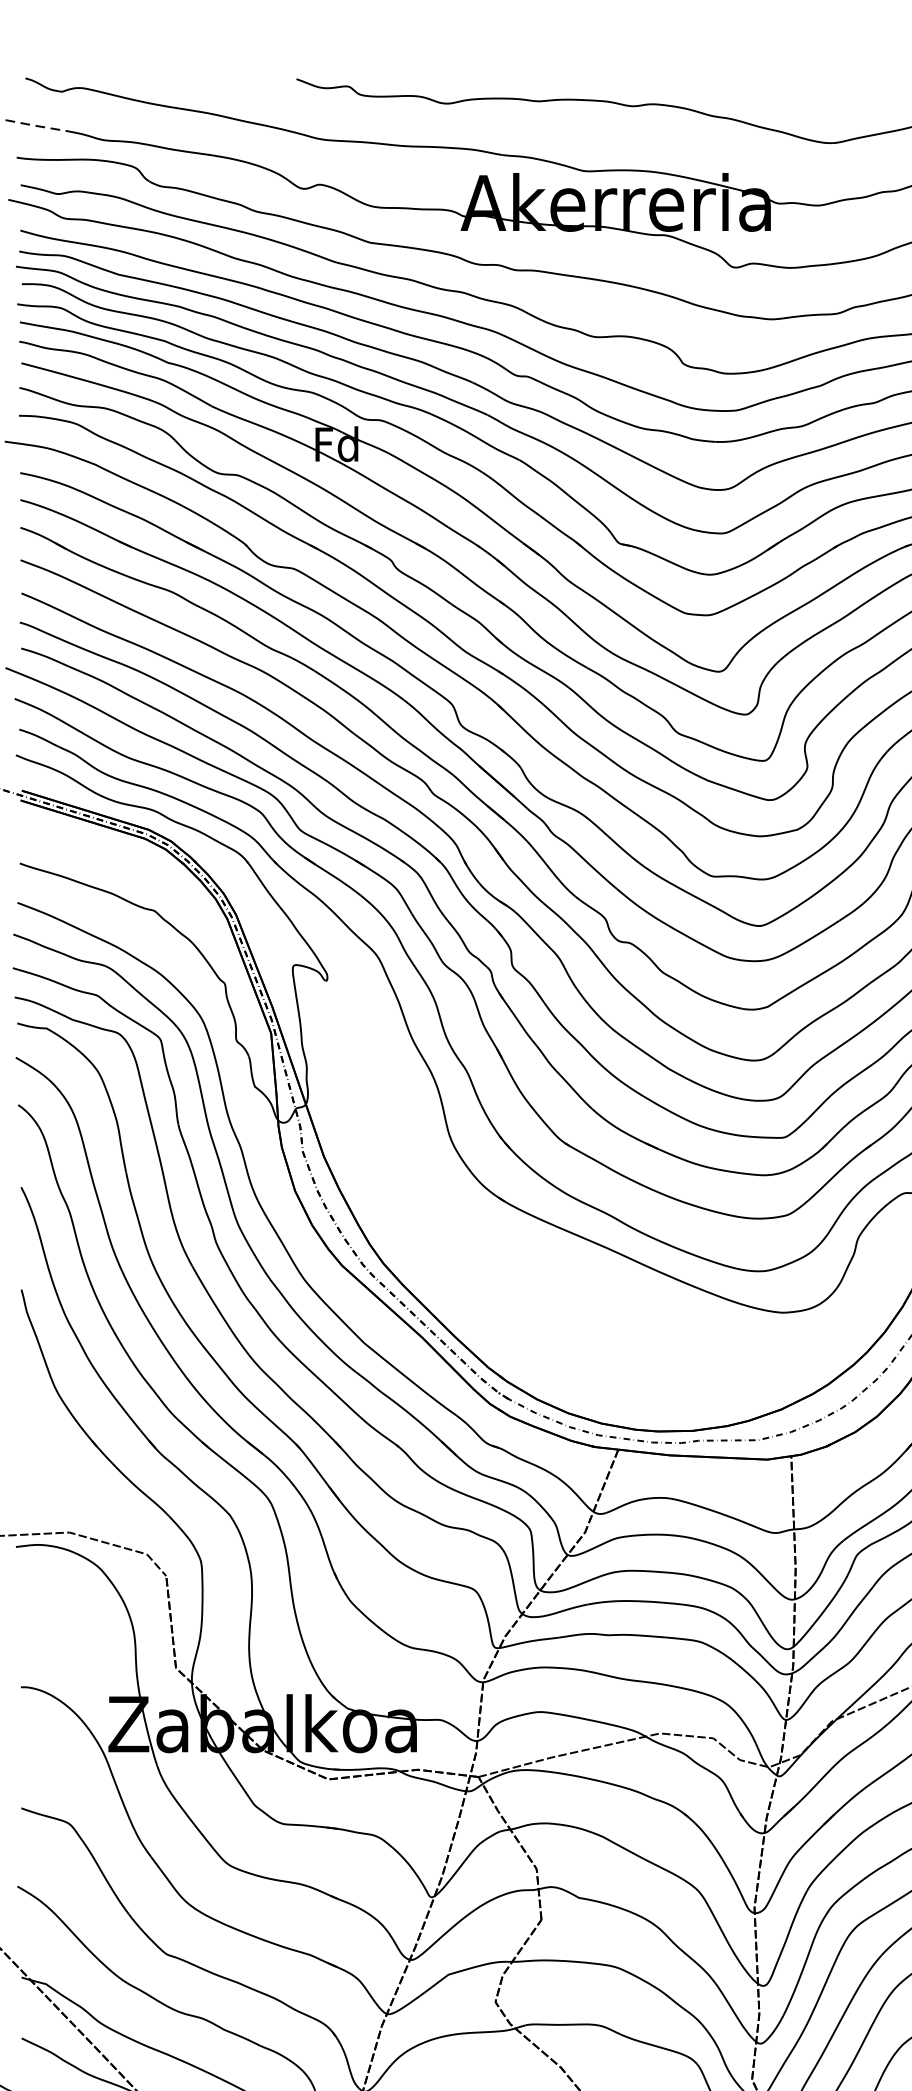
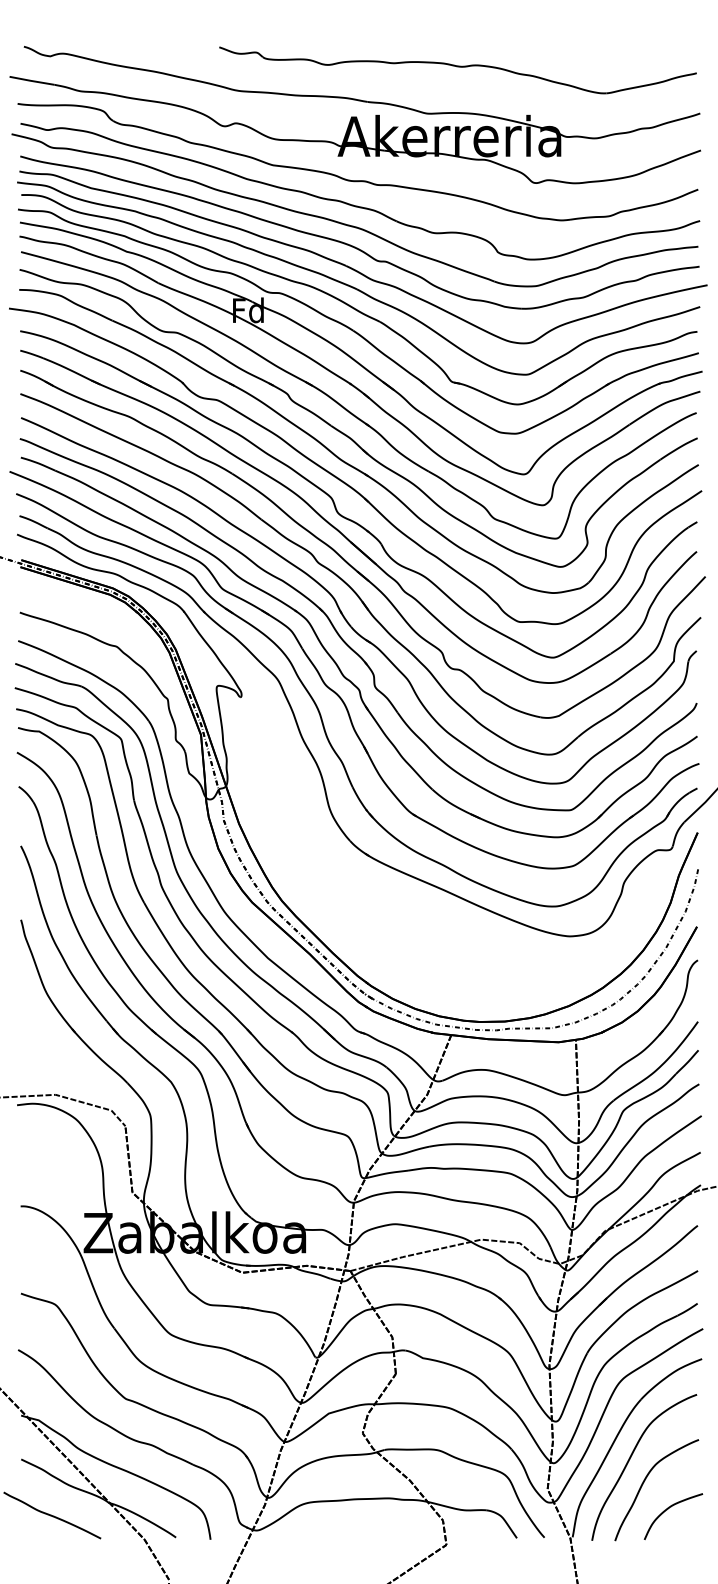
line: (35, 125) -> (31, 80), dashed -> solid

